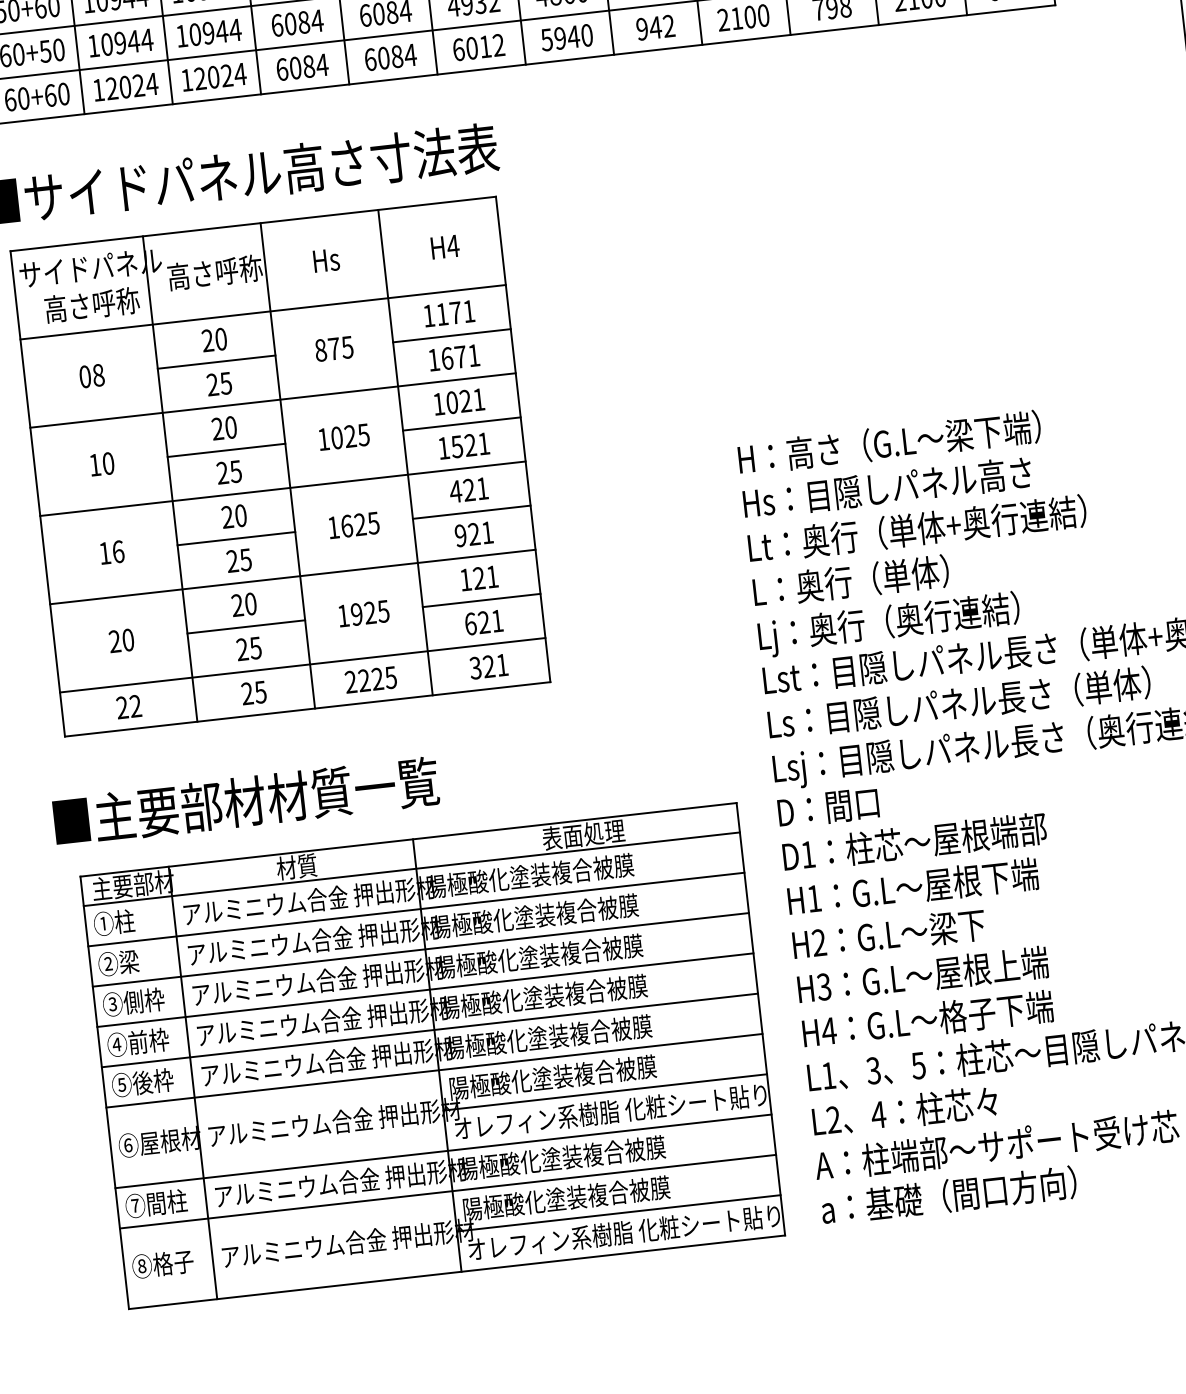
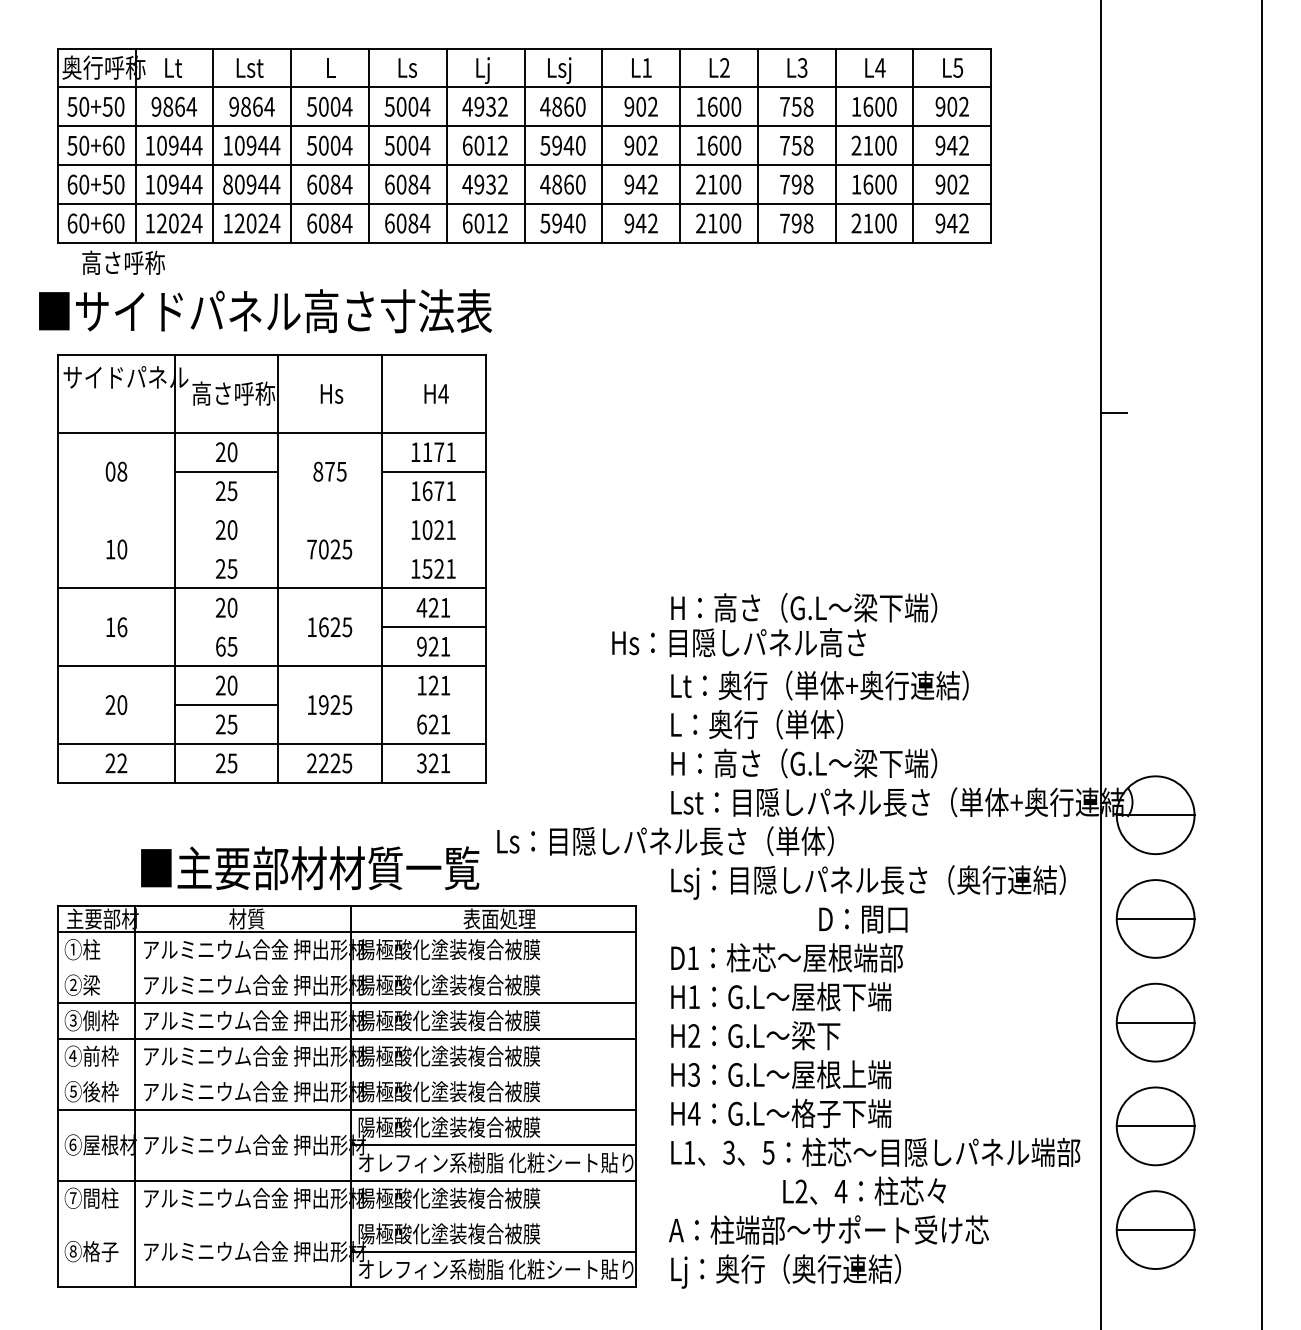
text: (181, 36) -> (227, 184), 10944 -> 80944
text: (92, 304) -> (123, 262), moved
line: (272, 400) -> (271, 510), removed
line: (461, 423) -> (433, 549), removed
text: (323, 439) -> (311, 549), 1025 -> 7025
line: (226, 450) -> (226, 549), removed
text: (886, 487) -> (738, 642), moved
line: (236, 538) -> (226, 627), removed
text: (232, 561) -> (220, 646), 25 -> 65
line: (481, 600) -> (433, 705), removed
text: (911, 621) -> (805, 765), Lj：奥行（奥行連結） -> H：高さ（G.L～梁下端）
text: (959, 703) -> (665, 841), moved
text: (246, 801) -> (310, 868), moved
text: (828, 807) -> (863, 919), moved
line: (416, 909) -> (346, 967), removed
line: (429, 1030) -> (346, 1074), removed
text: (905, 1110) -> (864, 1190), moved
line: (447, 1191) -> (346, 1216), removed
text: (952, 1198) -> (785, 1271), a：基礎（間口方向） -> Lj：奥行（奥行連結）

